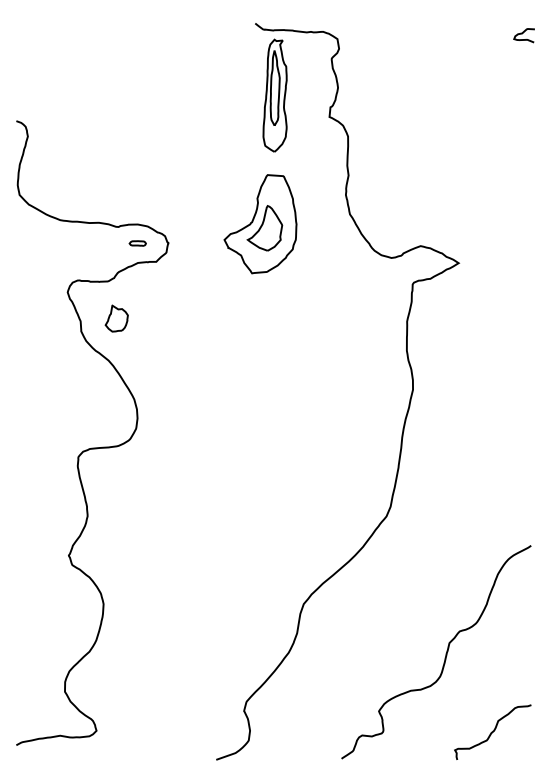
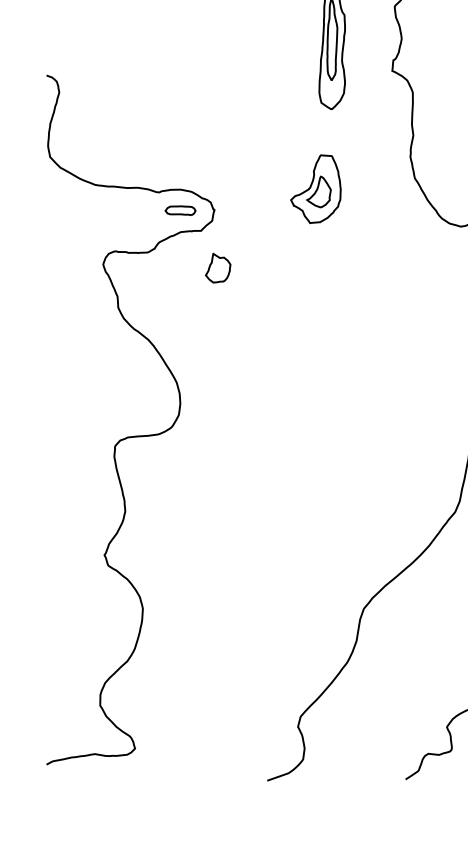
part: (259, 223) -> (315, 188), size x0.62
part: (137, 243) -> (180, 210), size x1.67
part: (116, 318) -> (217, 268), moved

